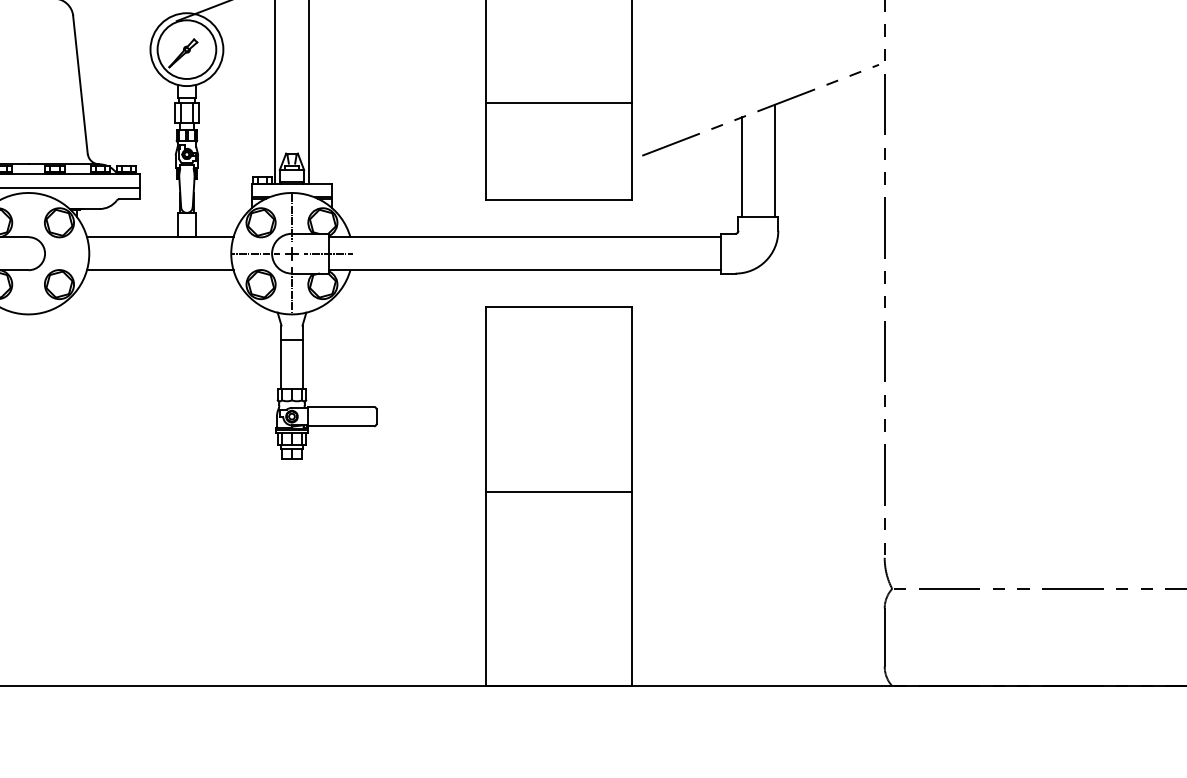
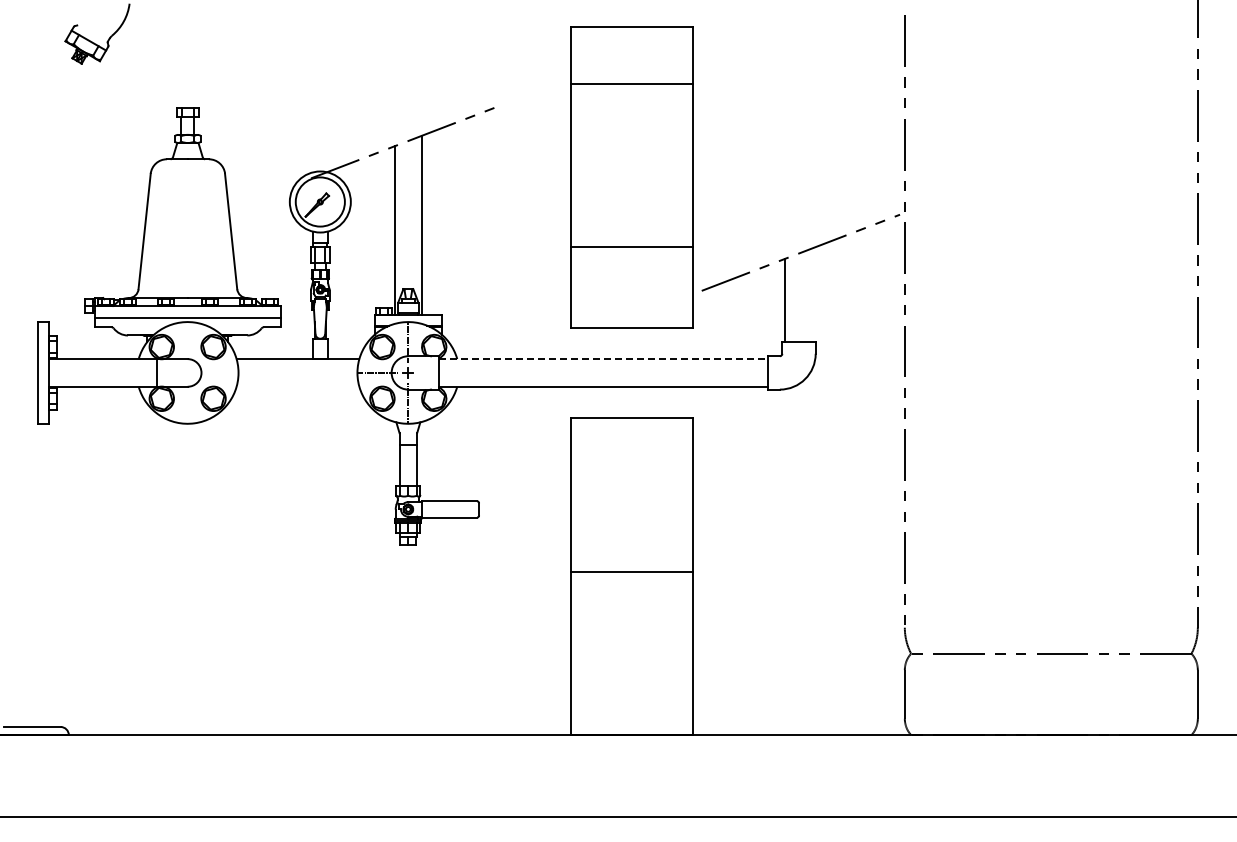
line: (774, 161) -> (812, 295), removed
line: (526, 237) -> (604, 359), solid -> dashed
line: (327, 253) -> (438, 372), removed
line: (159, 269) -> (297, 386), removed

